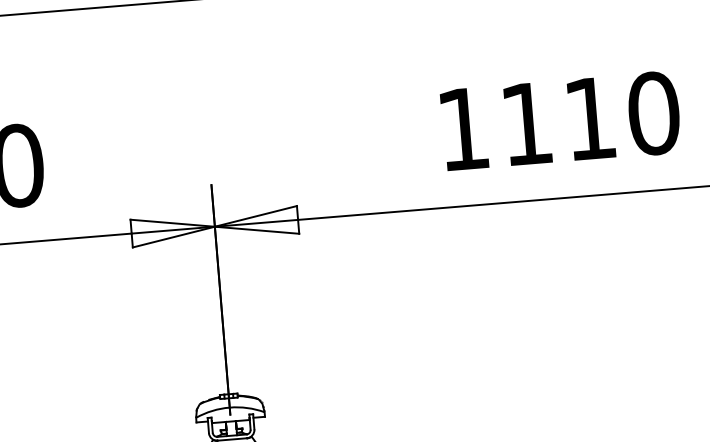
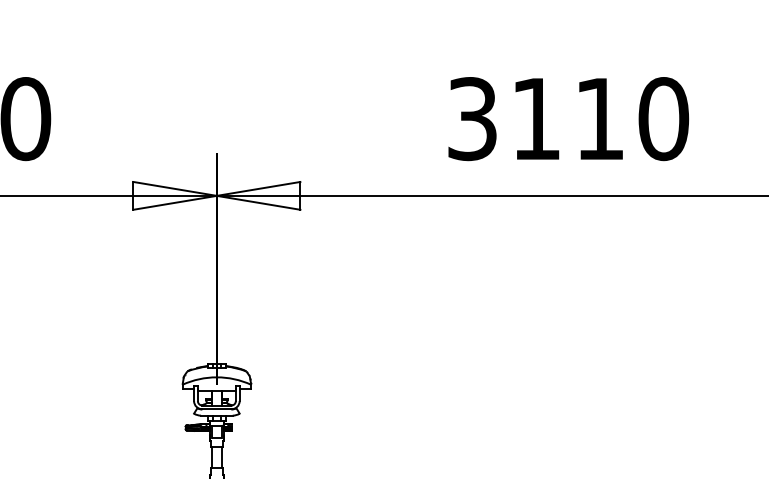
text: (463, 129) -> (472, 119), 1110 -> 3110

